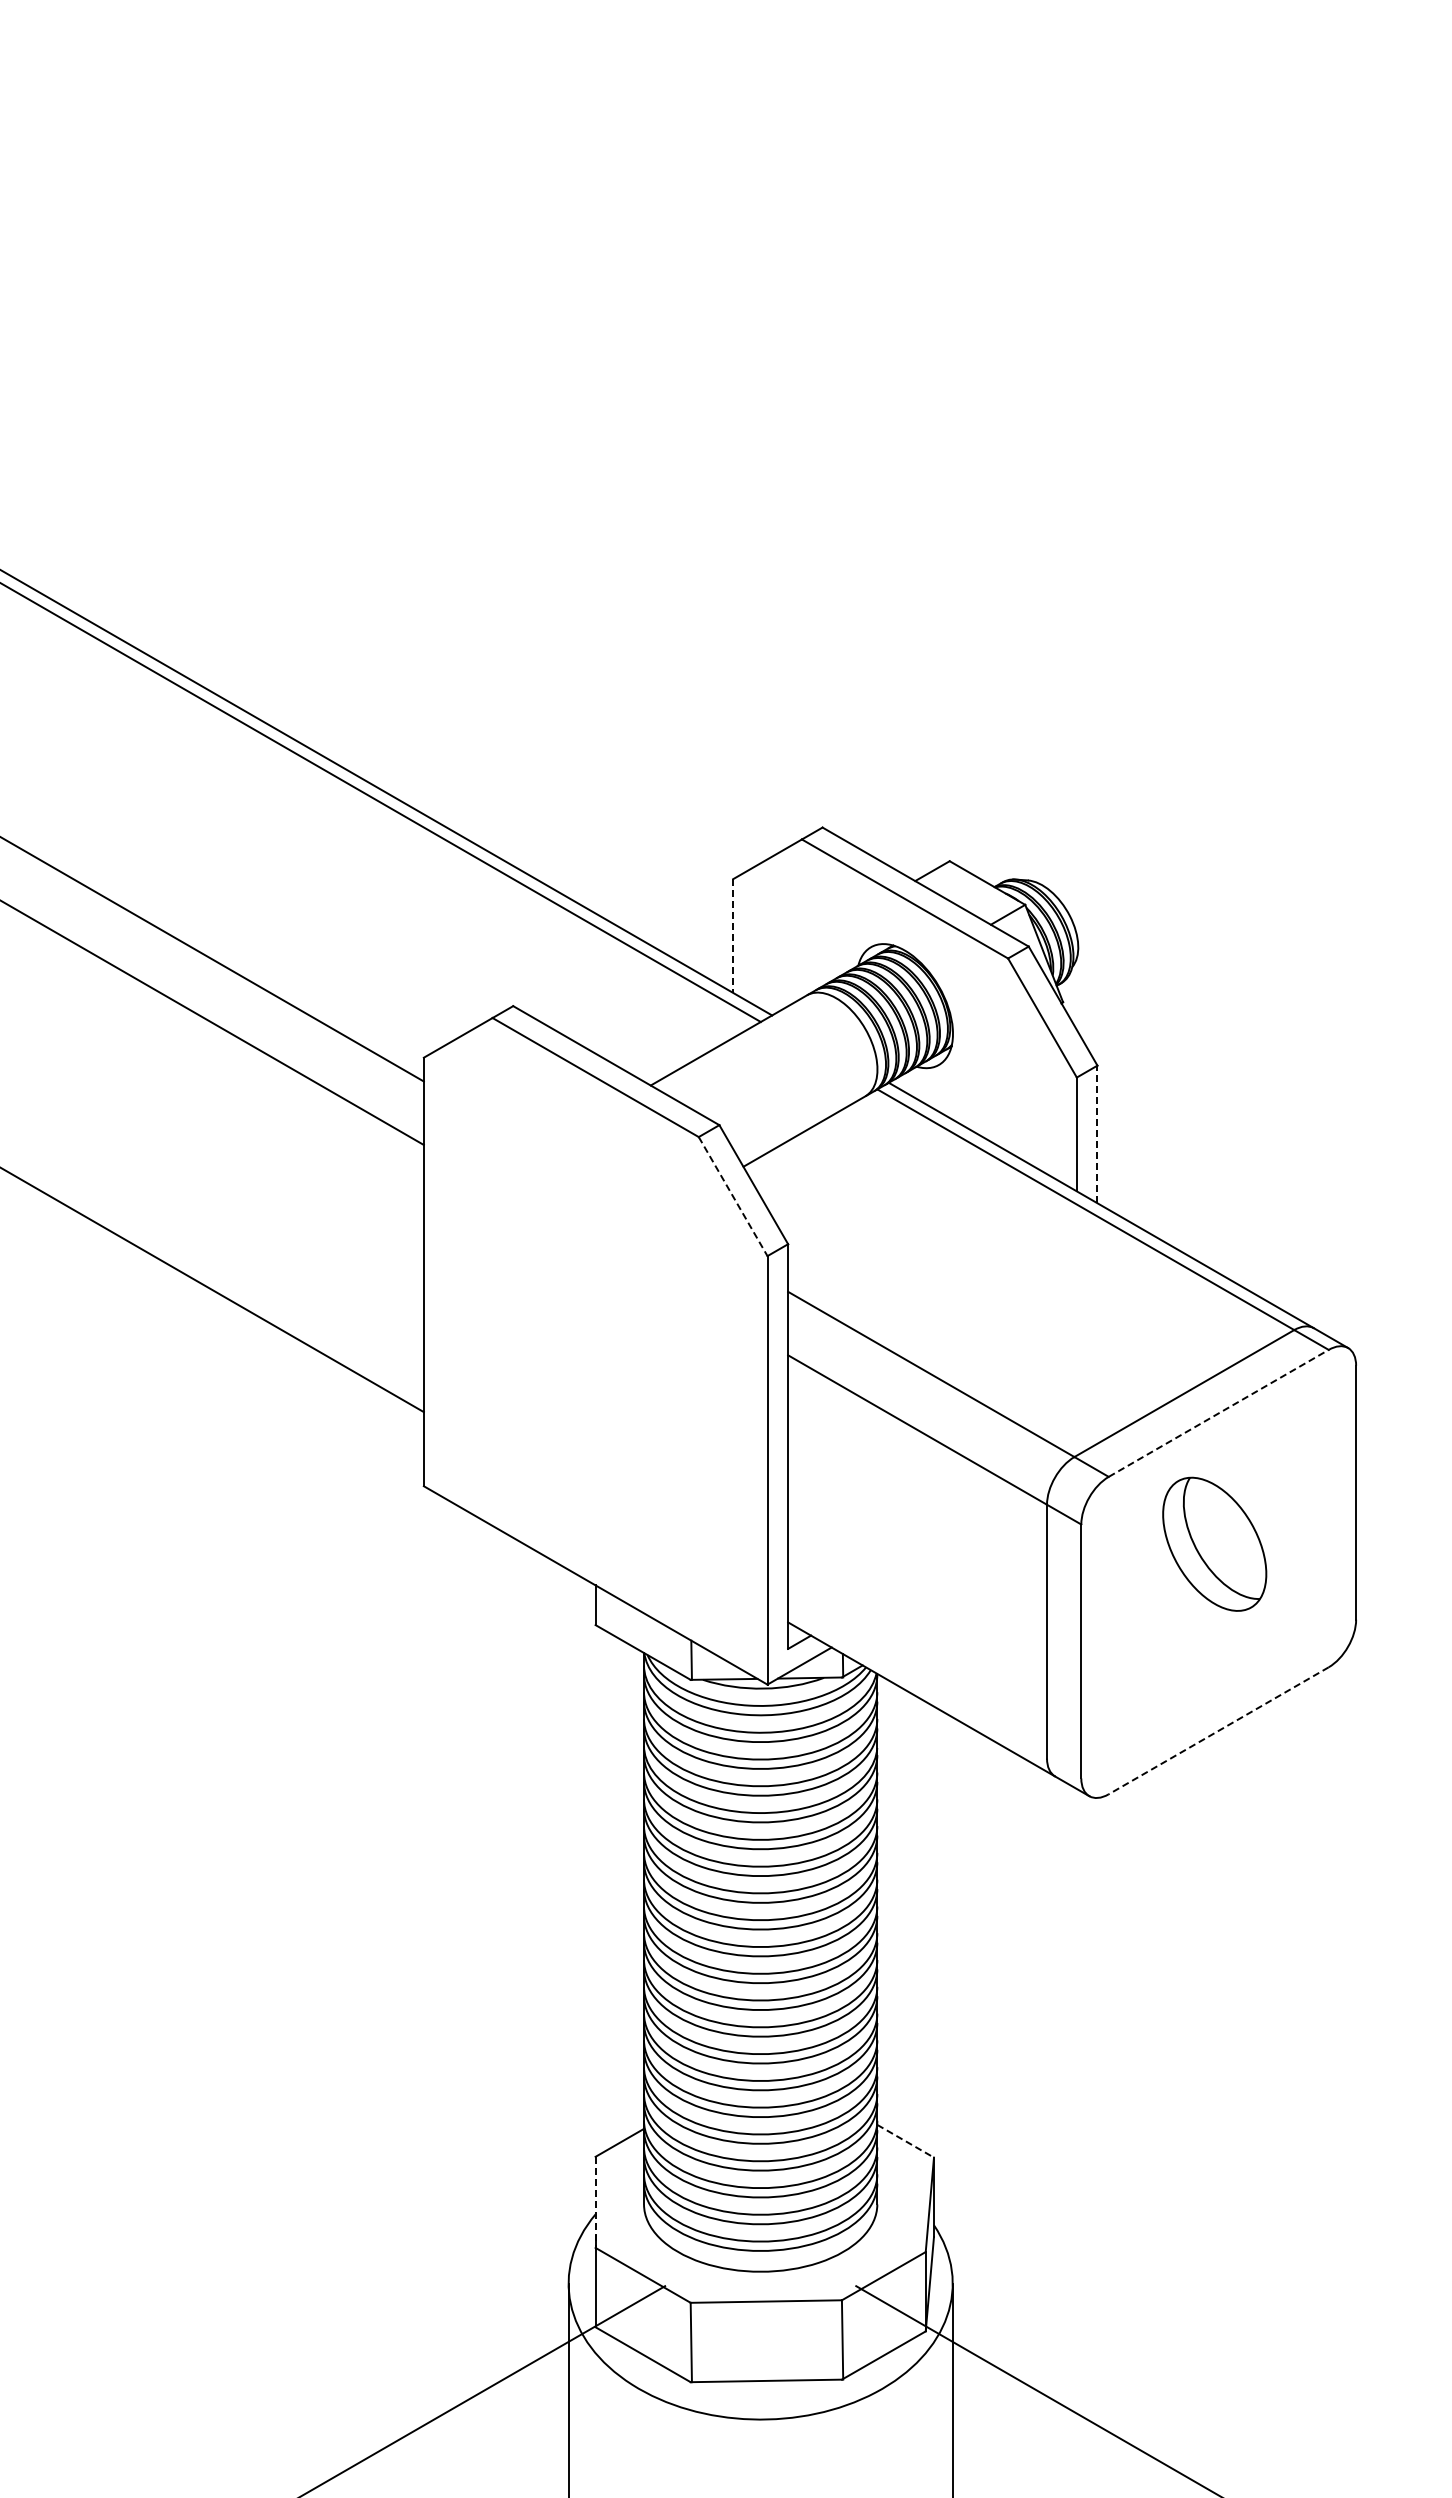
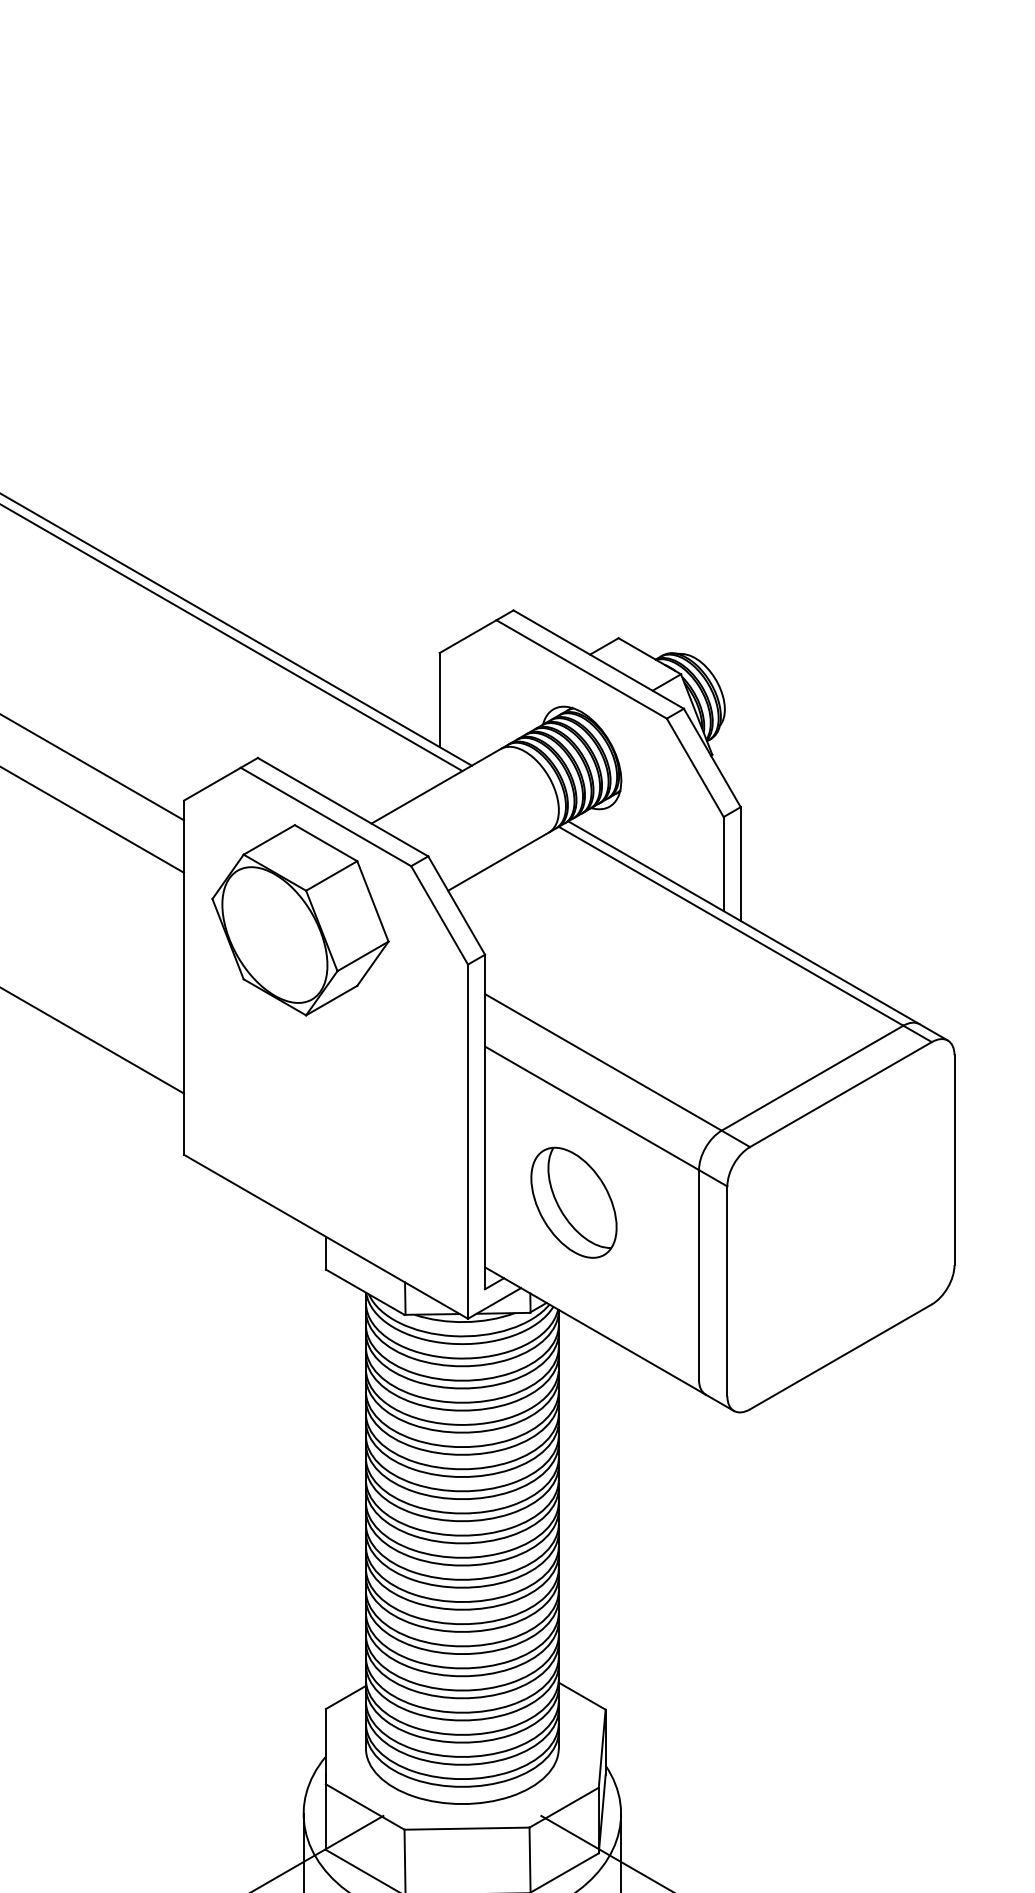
line: (733, 936) -> (439, 700), dashed -> solid
line: (1097, 1134) -> (740, 864), dashed -> solid
line: (733, 1196) -> (439, 915), dashed -> solid
part: (564, 1202) -> (300, 920), added
line: (1218, 1413) -> (840, 1094), dashed -> solid
part: (1214, 1543) -> (573, 1202), moved
line: (1218, 1730) -> (840, 1356), dashed -> solid
line: (905, 2141) -> (582, 1696), dashed -> solid
line: (595, 2202) -> (325, 1746), dashed -> solid

